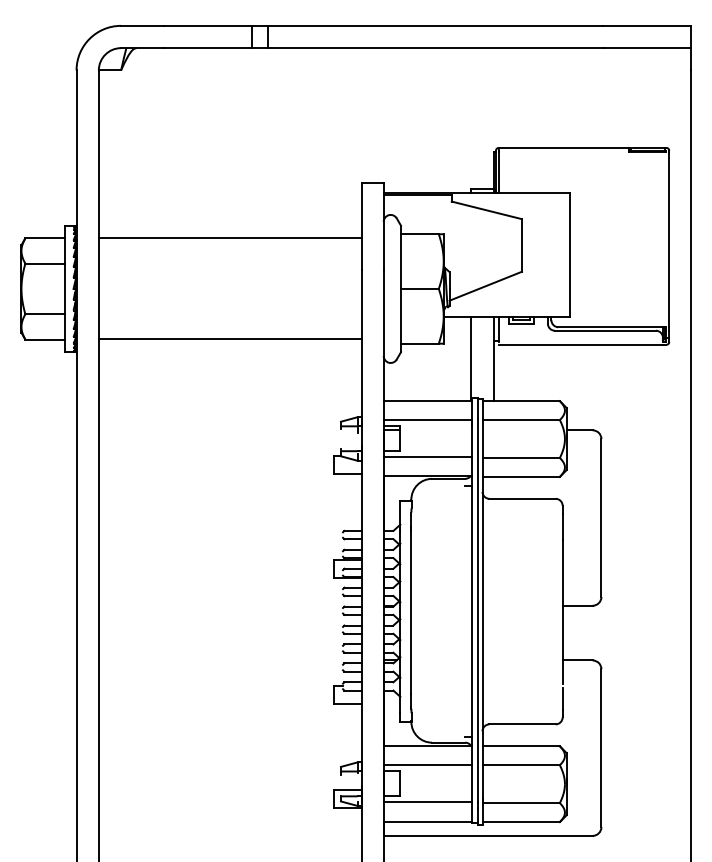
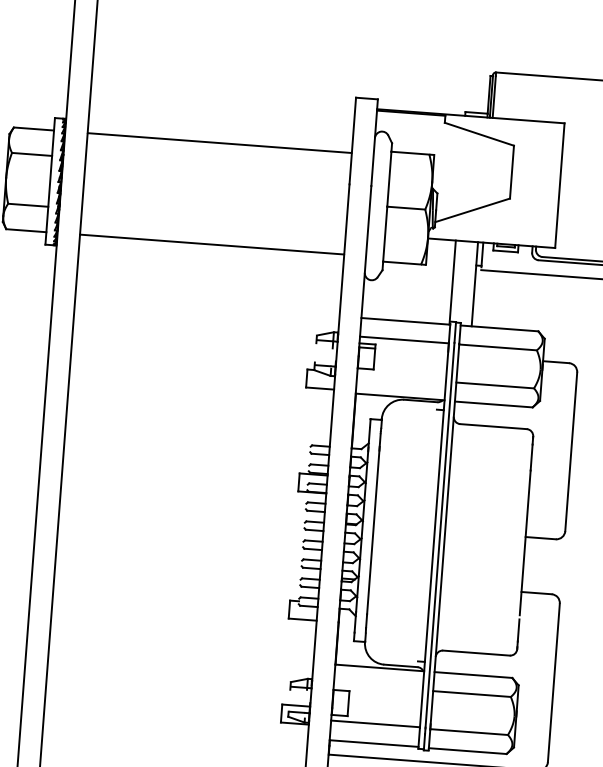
line: (427, 456) -> (401, 376), removed
line: (427, 764) -> (377, 686), removed

